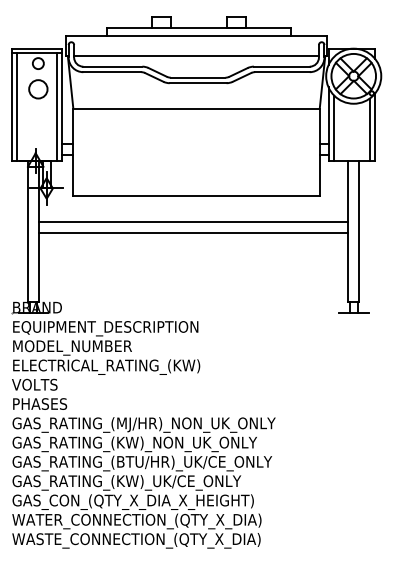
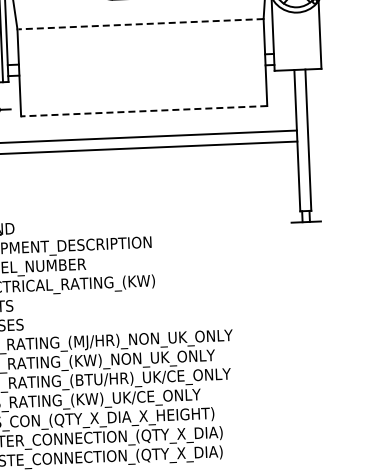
line: (196, 108) -> (140, 23), solid -> dashed
line: (334, 127) -> (279, 37), removed
line: (369, 129) -> (314, 37), removed
line: (196, 195) -> (144, 110), solid -> dashed

